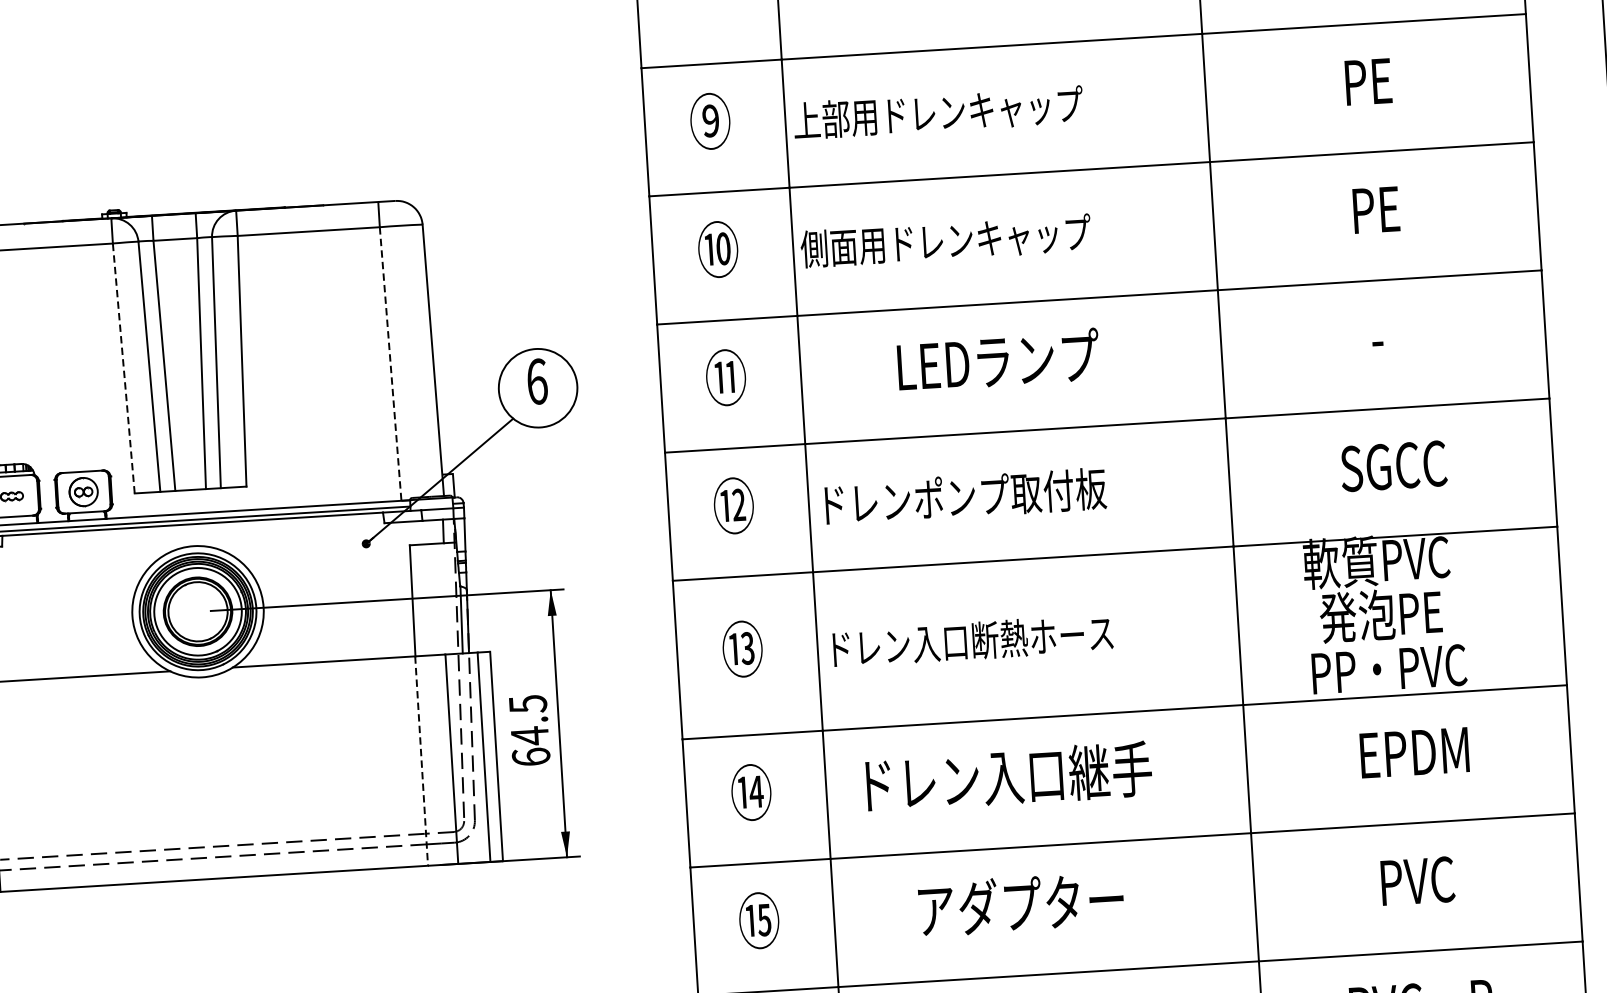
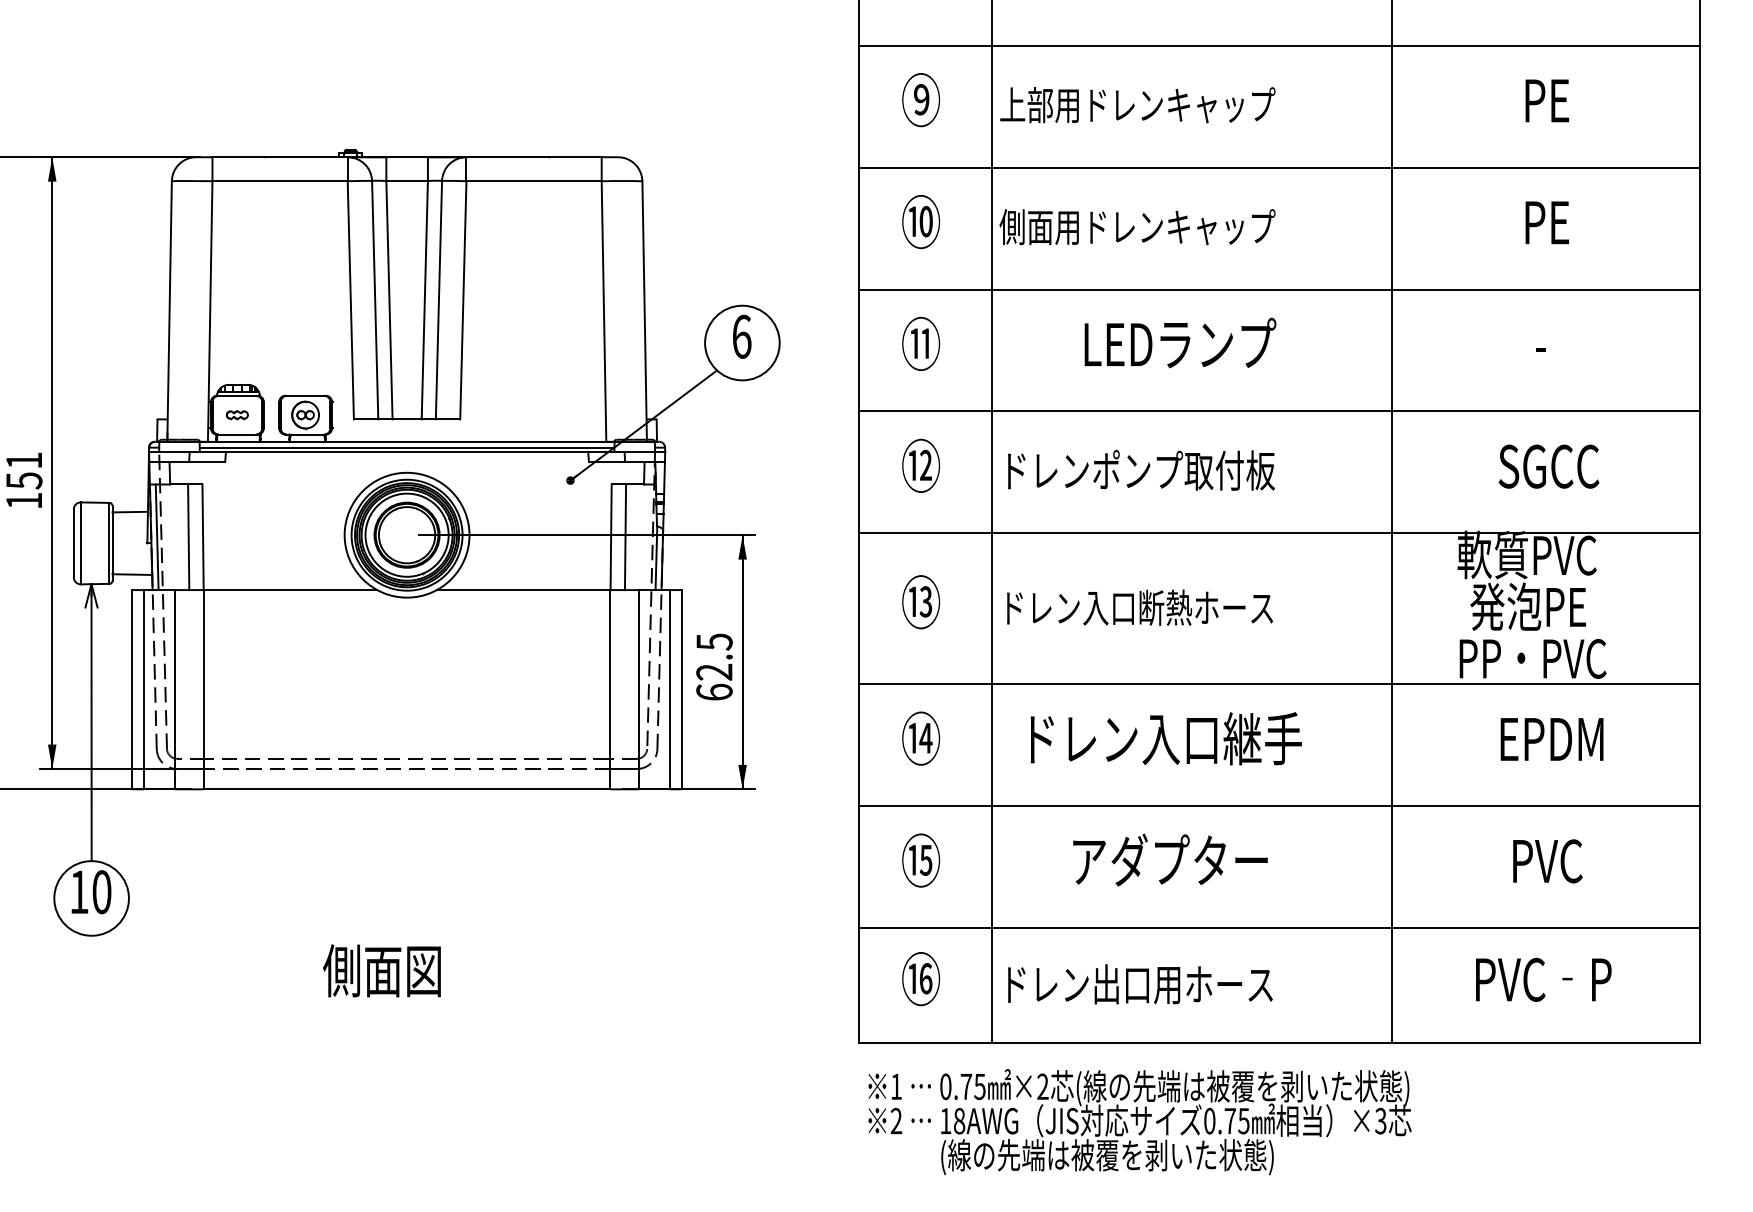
line: (391, 365) -> (604, 312), dashed -> solid
line: (123, 367) -> (350, 299), dashed -> solid
line: (427, 600) -> (625, 537), added
text: (529, 736) -> (714, 672), 64.5 -> 62.5
line: (421, 760) -> (610, 689), dashed -> solid

